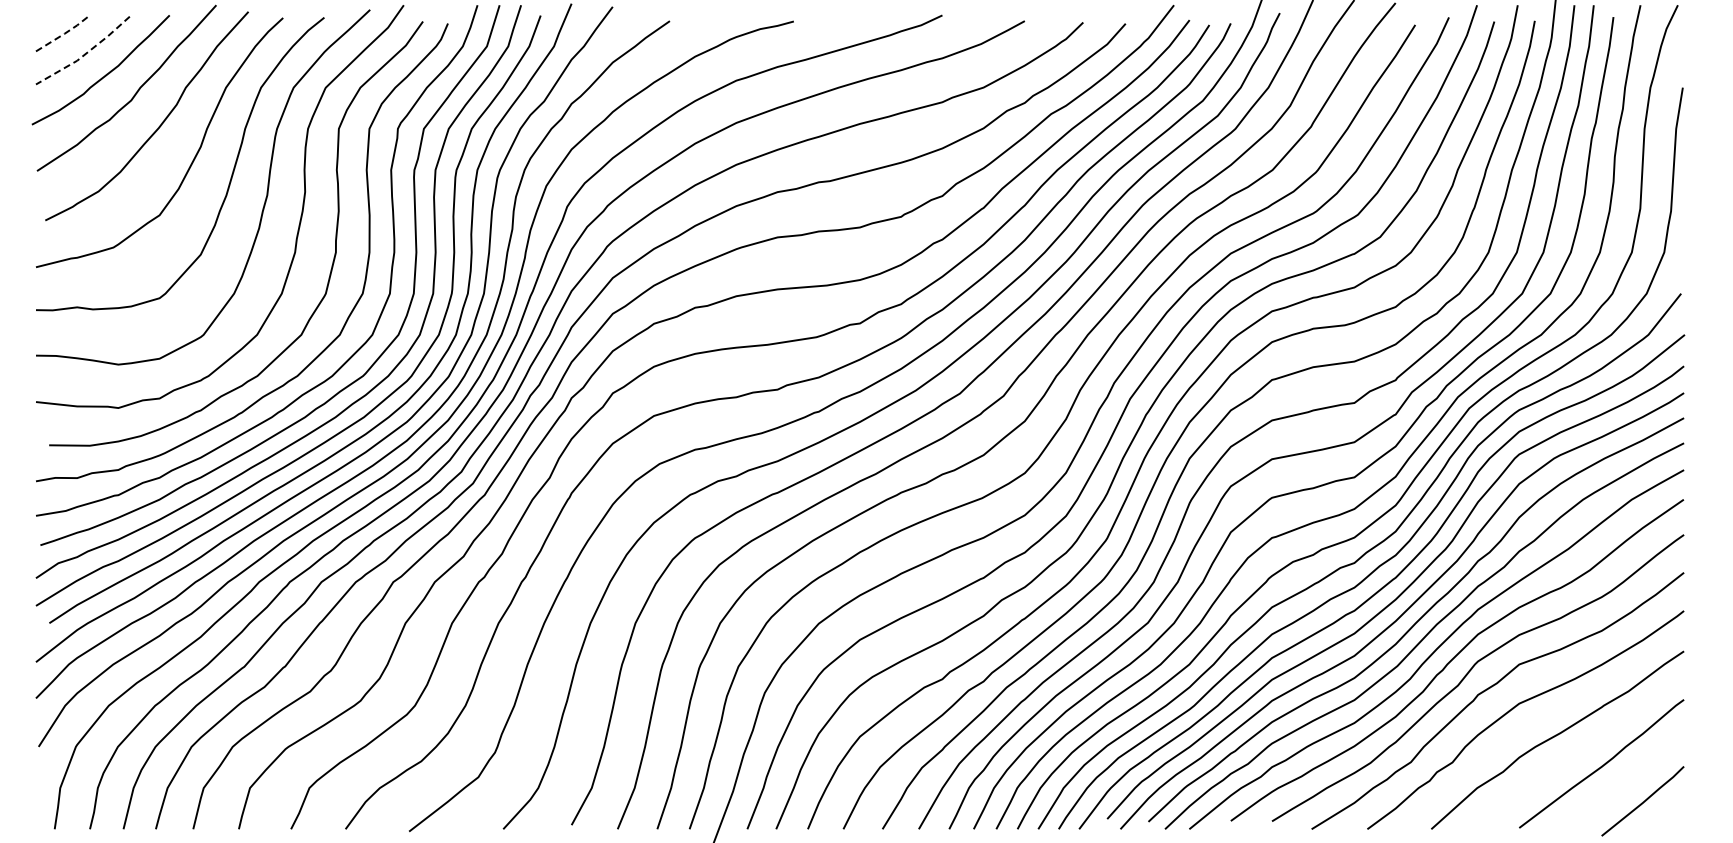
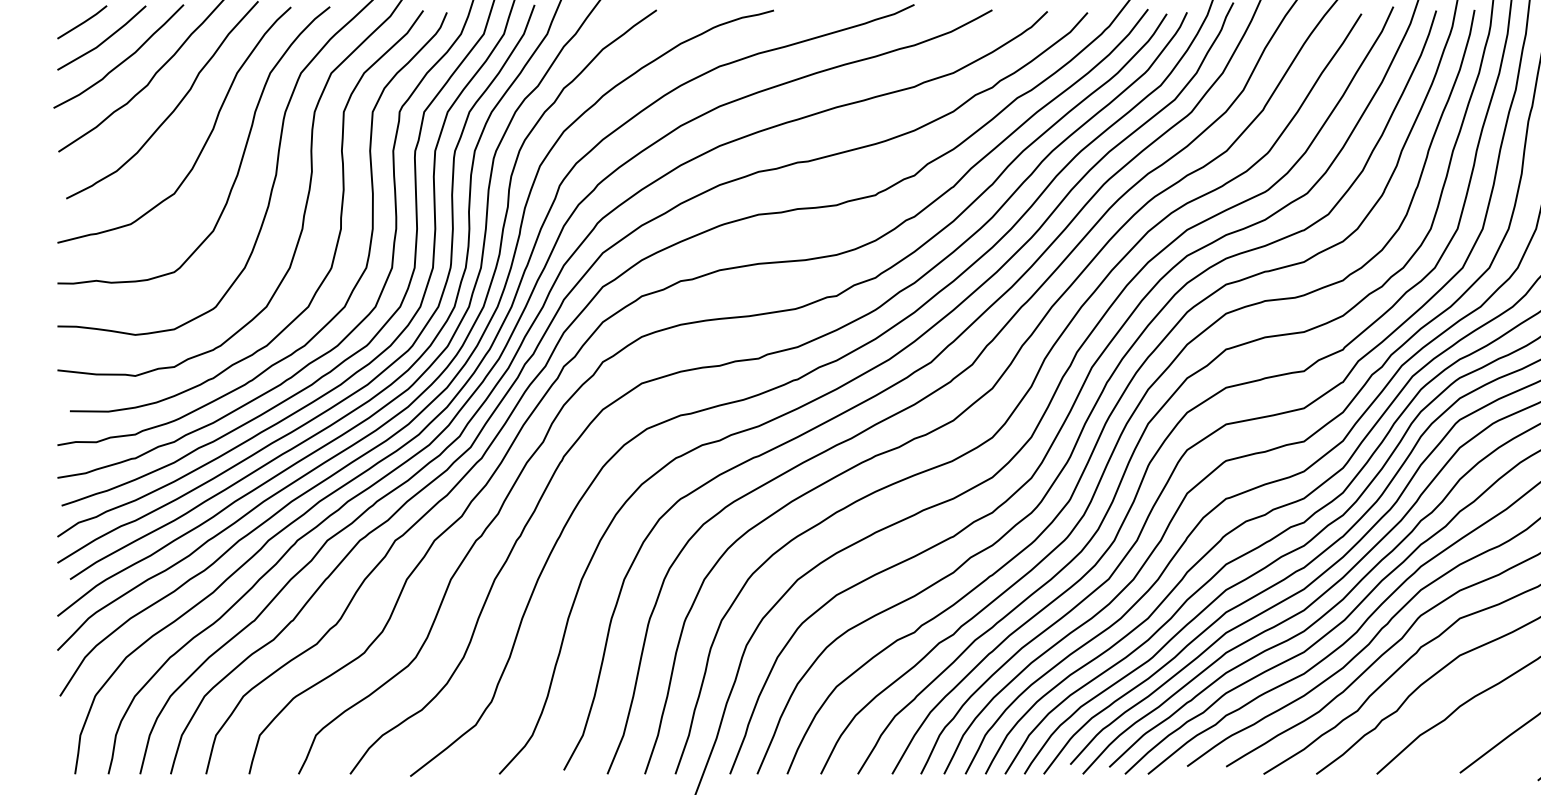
line: (64, 33) -> (84, 21), dashed -> solid
line: (85, 54) -> (104, 41), dashed -> solid

